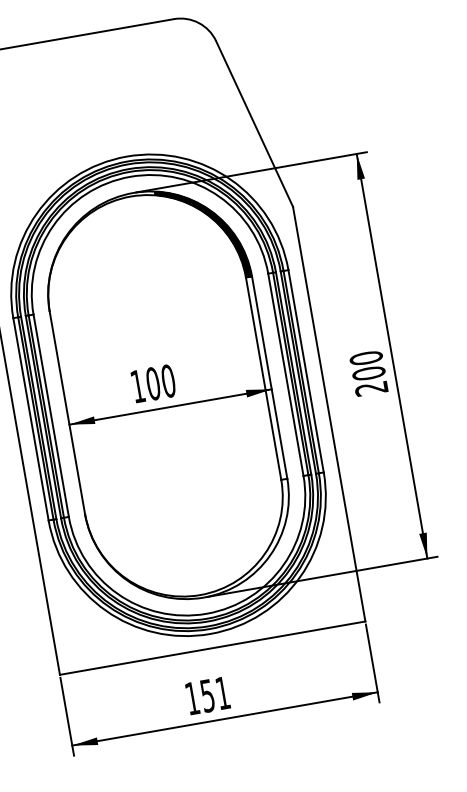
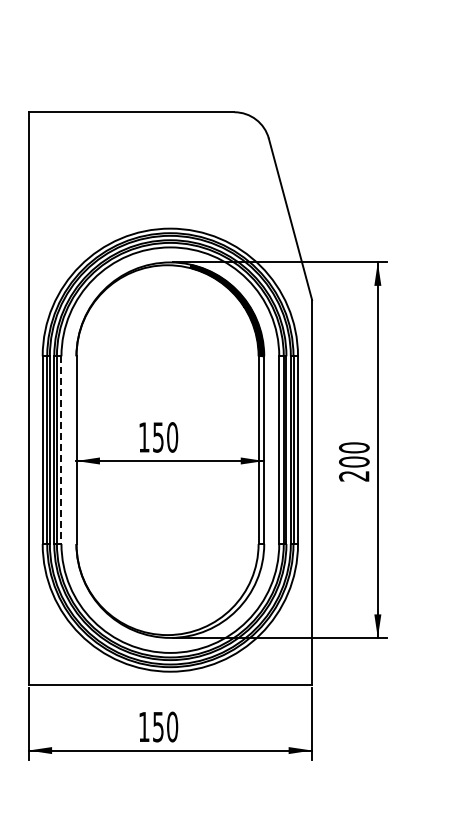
text: (152, 384) -> (157, 437), 100 -> 150
line: (51, 416) -> (61, 450), solid -> dashed
text: (222, 692) -> (172, 726), 151 -> 150

